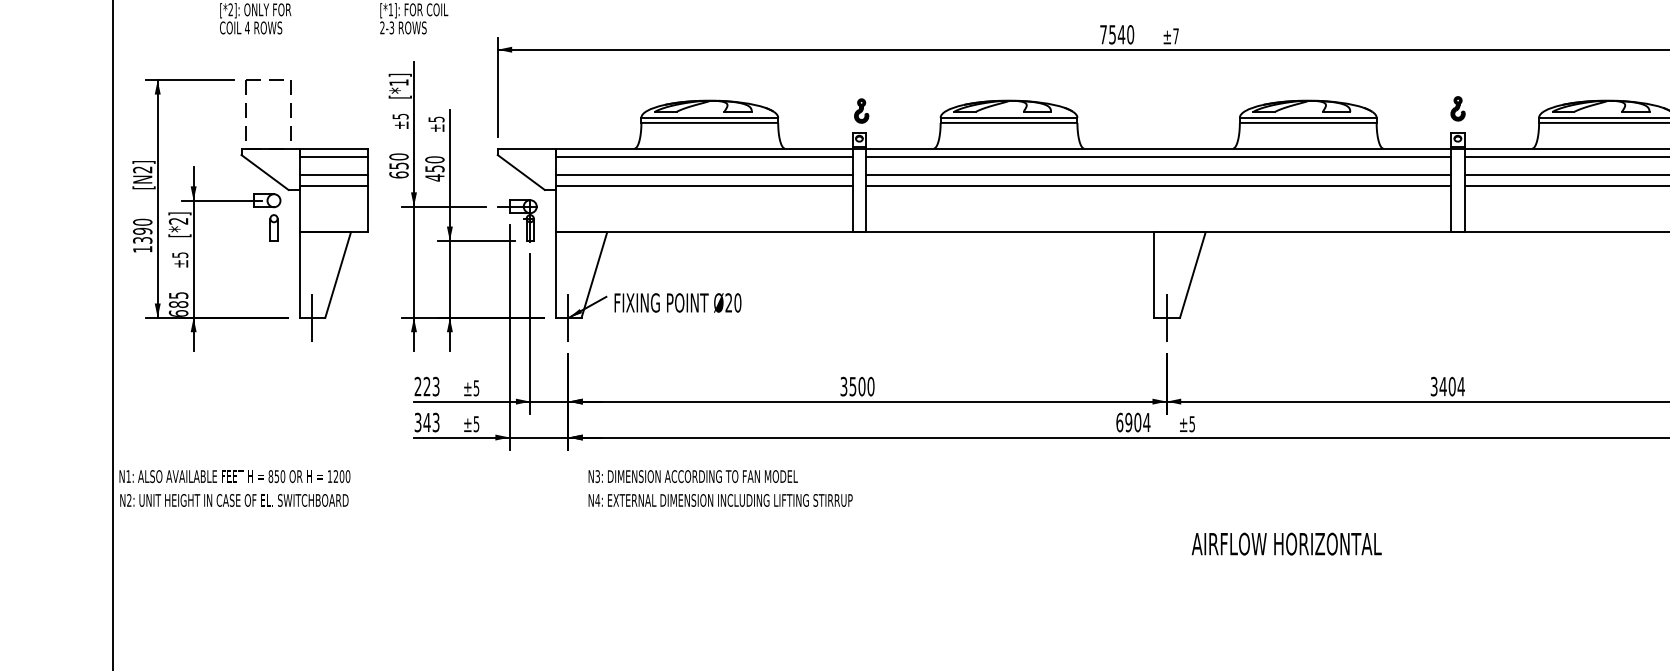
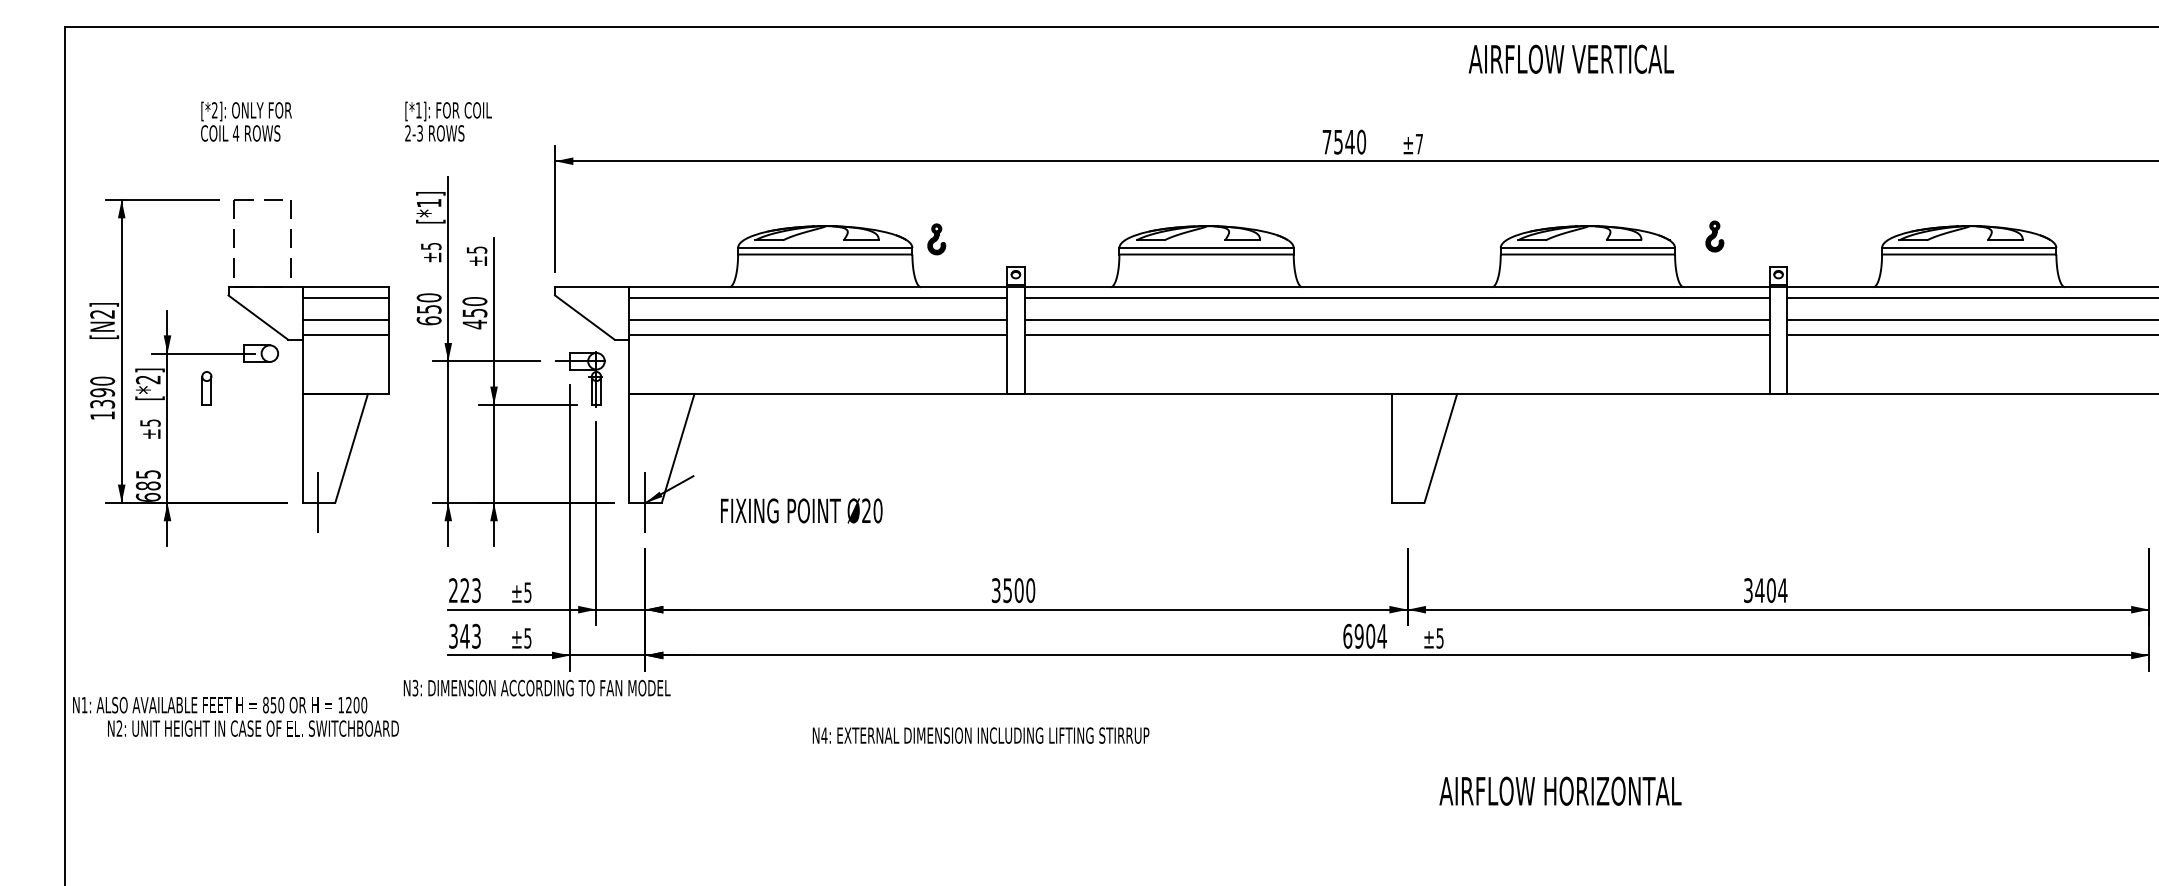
part: (1457, 108) -> (1714, 236), moved
part: (861, 111) -> (936, 239), moved
part: (273, 228) -> (206, 388), moved
text: (677, 302) -> (801, 510), moved
line: (1166, 317) -> (1407, 502), removed
text: (692, 476) -> (536, 687), moved
text: (234, 500) -> (253, 728), moved
text: (720, 500) -> (980, 735), moved

